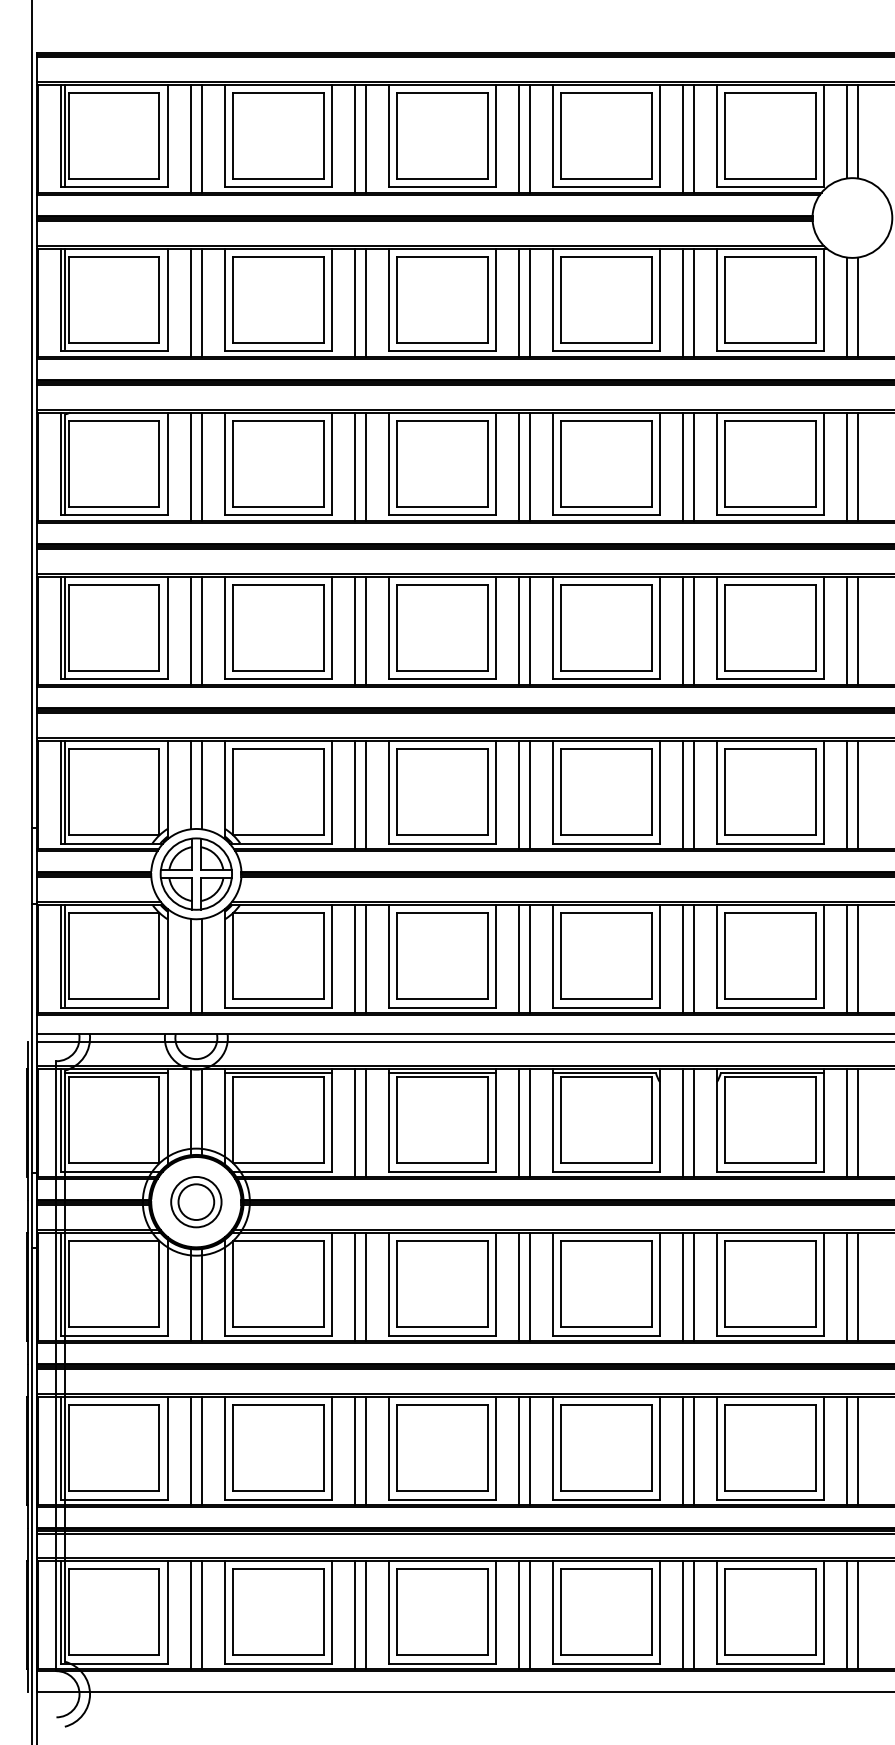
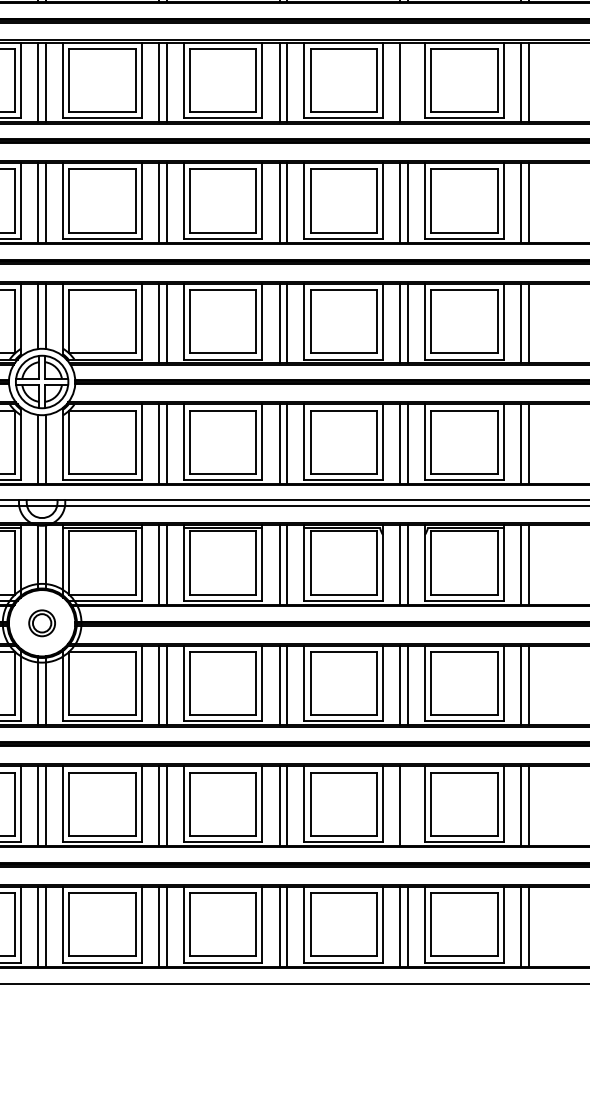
line: (693, 466) -> (407, 82), removed
part: (196, 1202) -> (42, 623), size x0.7
line: (693, 1450) -> (407, 805), removed

